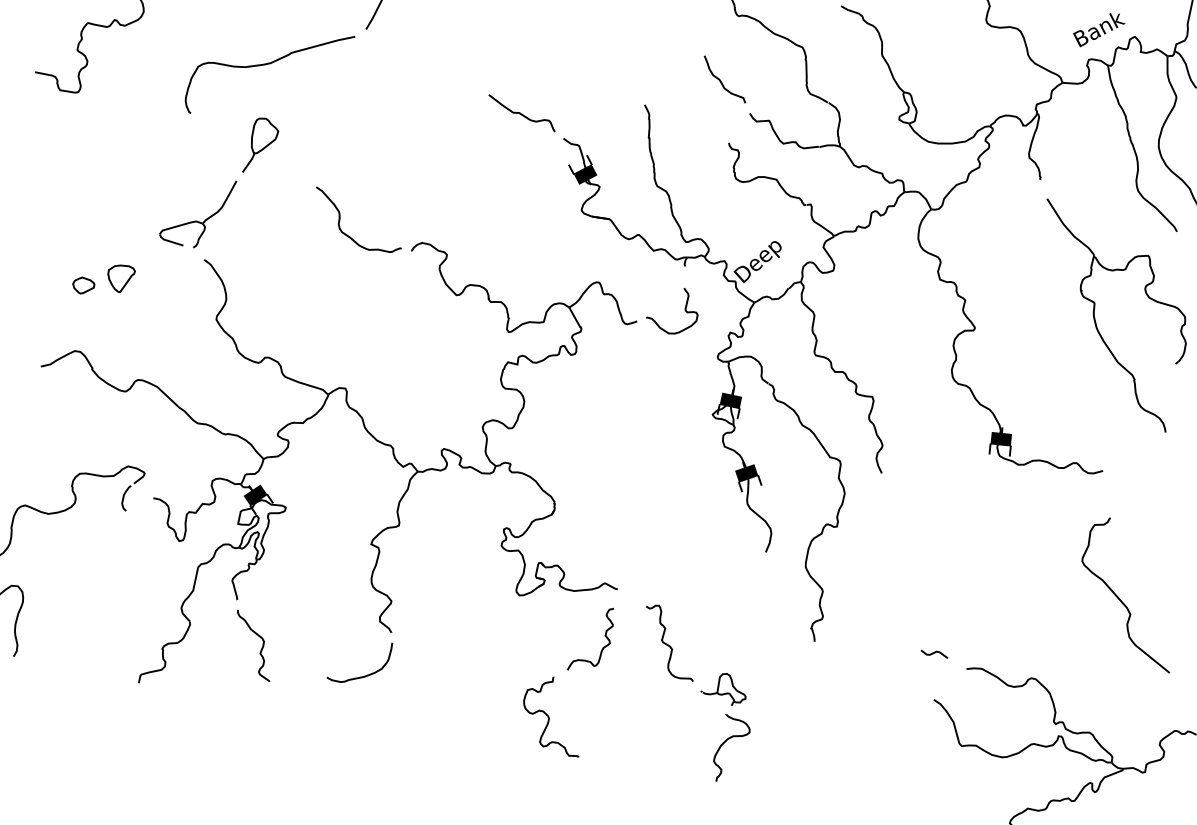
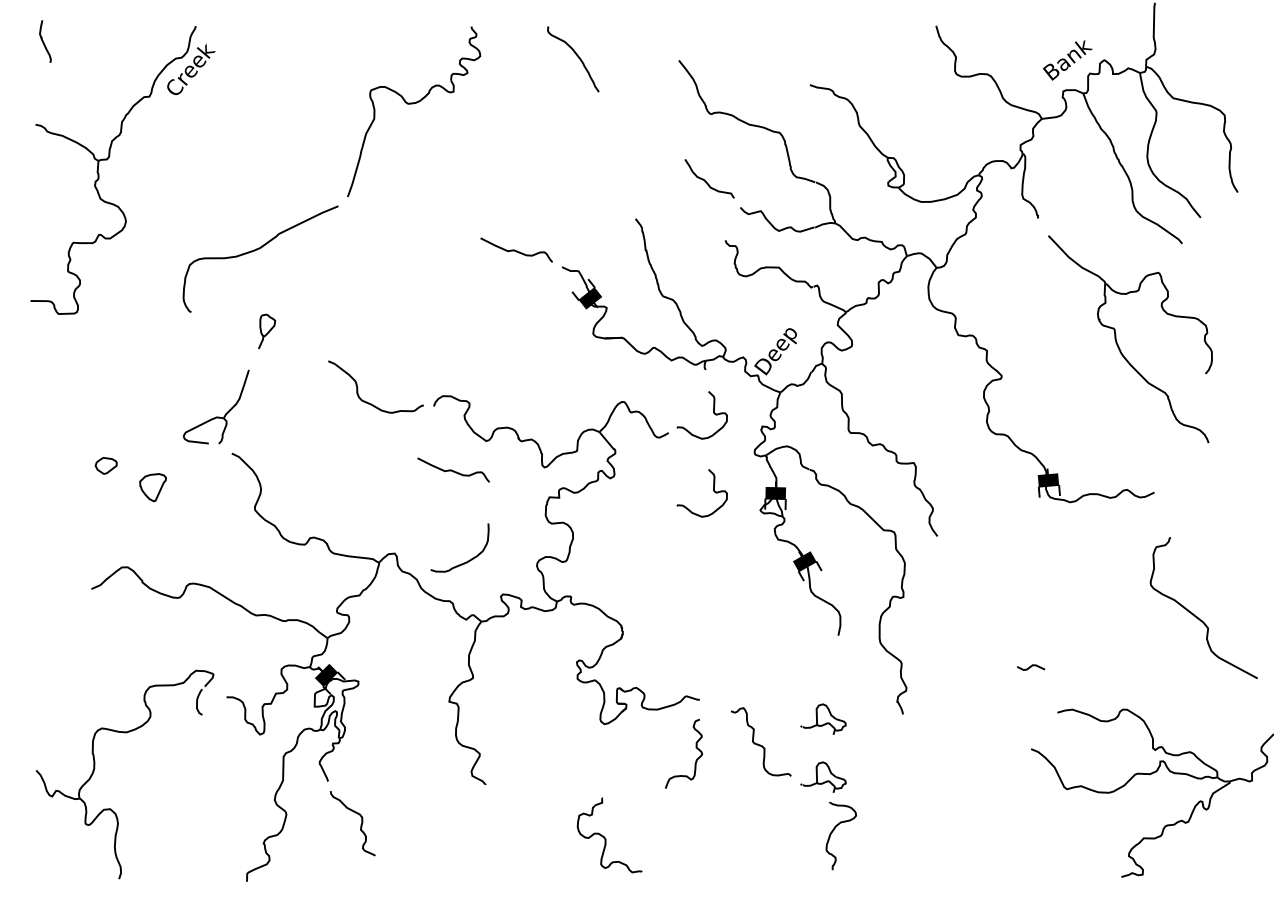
part: (261, 146) -> (266, 331), size x0.6
part: (82, 285) -> (105, 465), moved
curve: (418, 317) -> (453, 470), added
curve: (670, 387) -> (713, 491), added
part: (735, 630) -> (823, 718), added
curve: (934, 653) -> (1031, 667), moved
curve: (360, 676) -> (463, 562), moved
curve: (549, 716) -> (605, 837), moved

